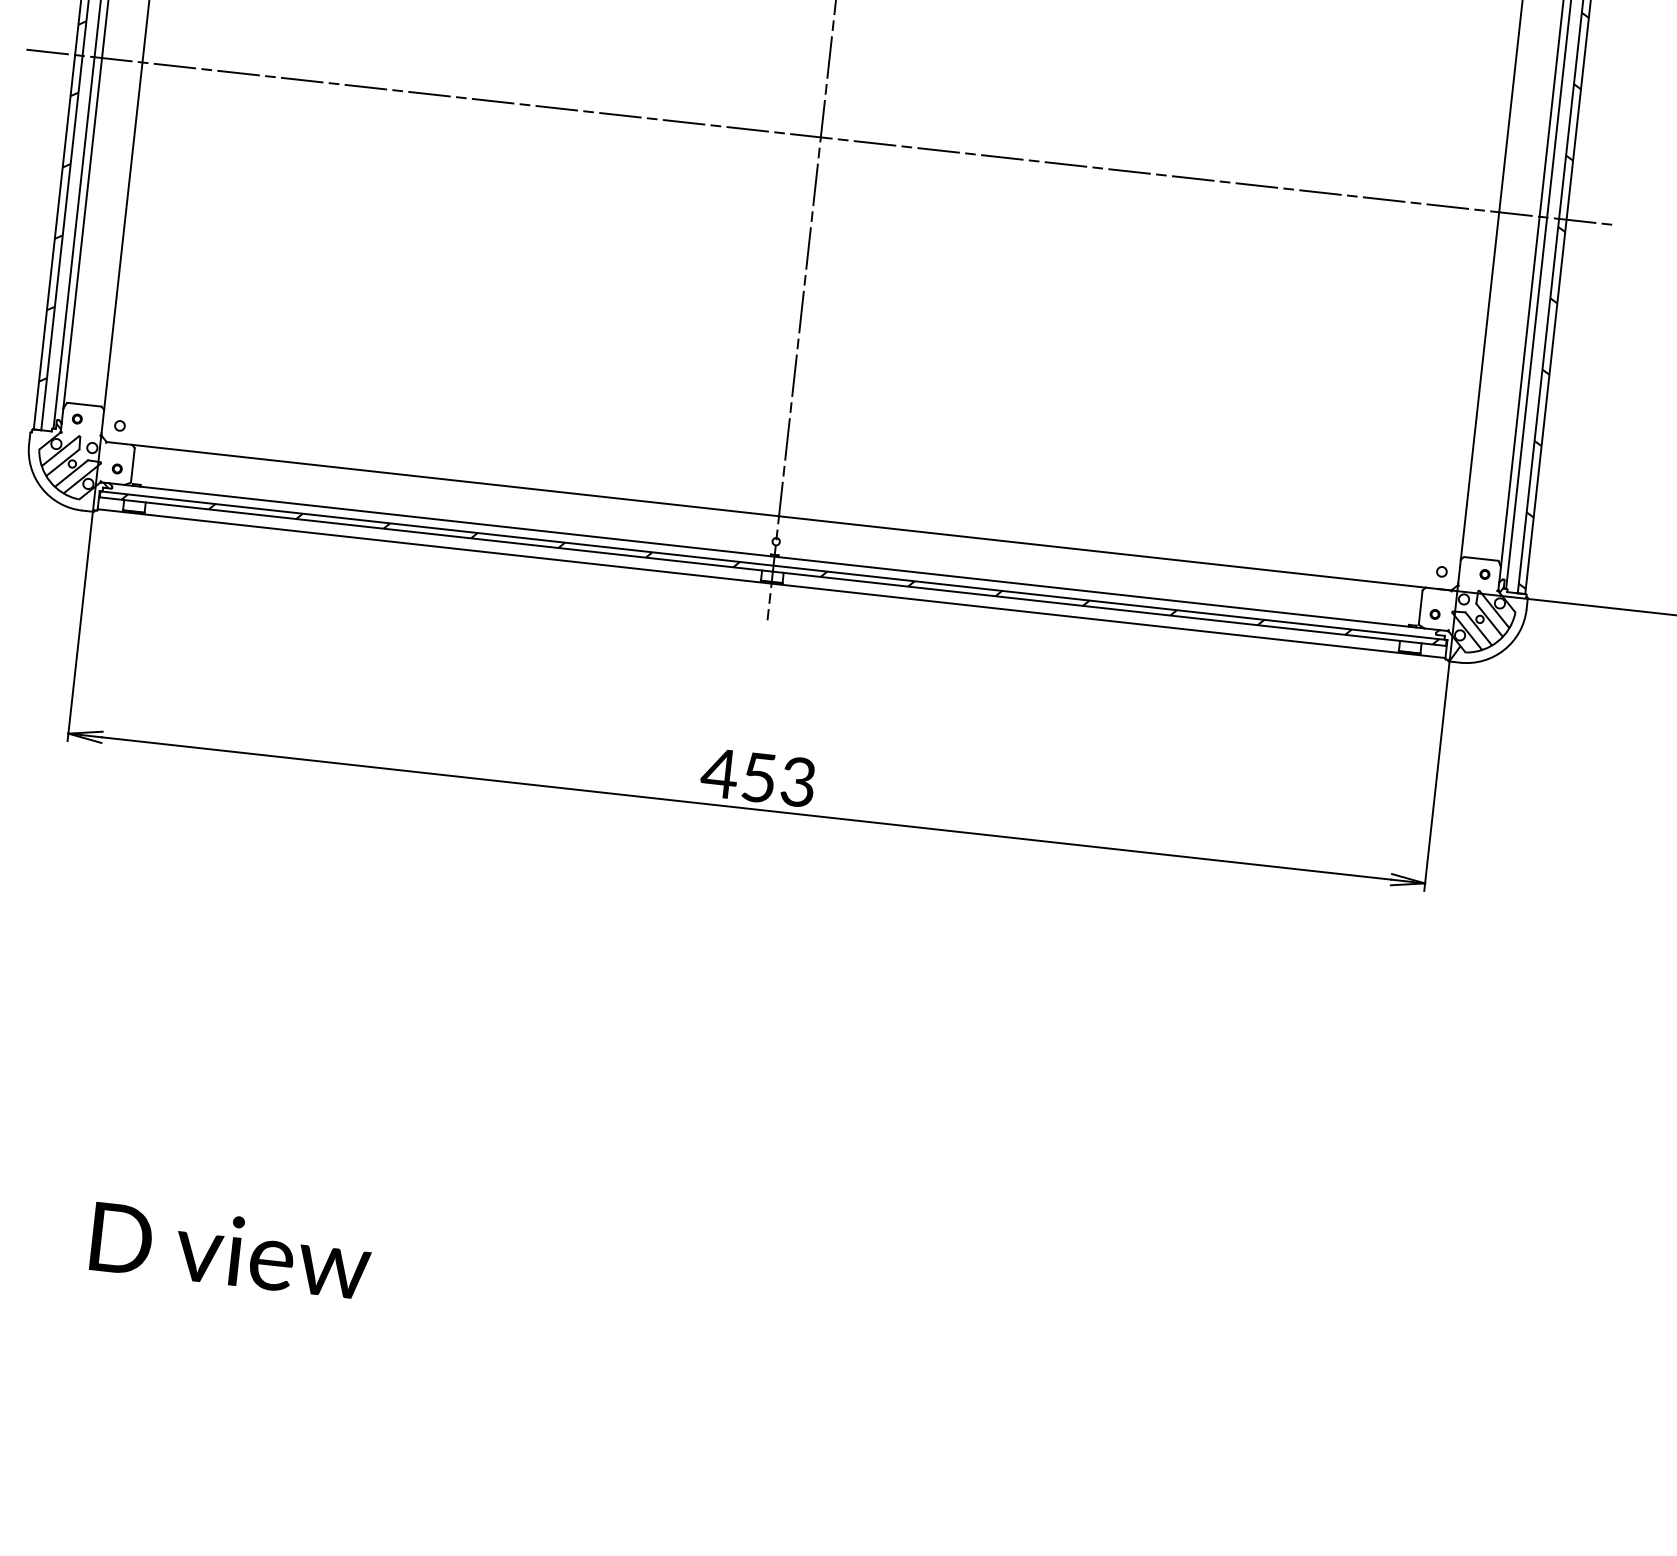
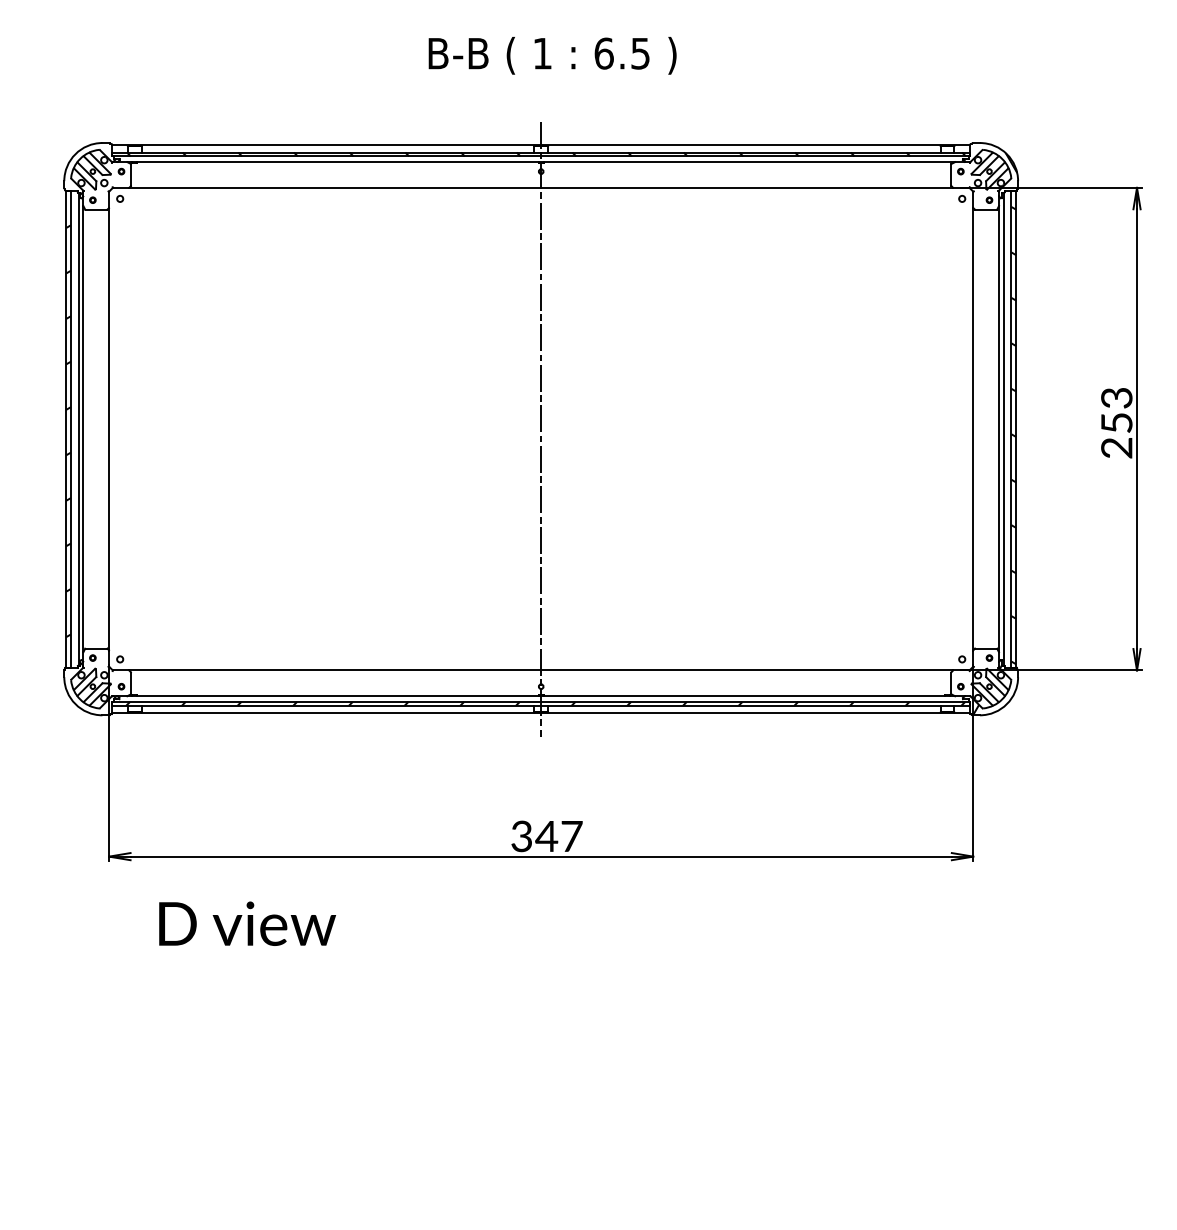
line: (821, 137) -> (541, 429), removed
text: (758, 777) -> (546, 836), 453 -> 347
text: (231, 1250) -> (247, 923), moved

